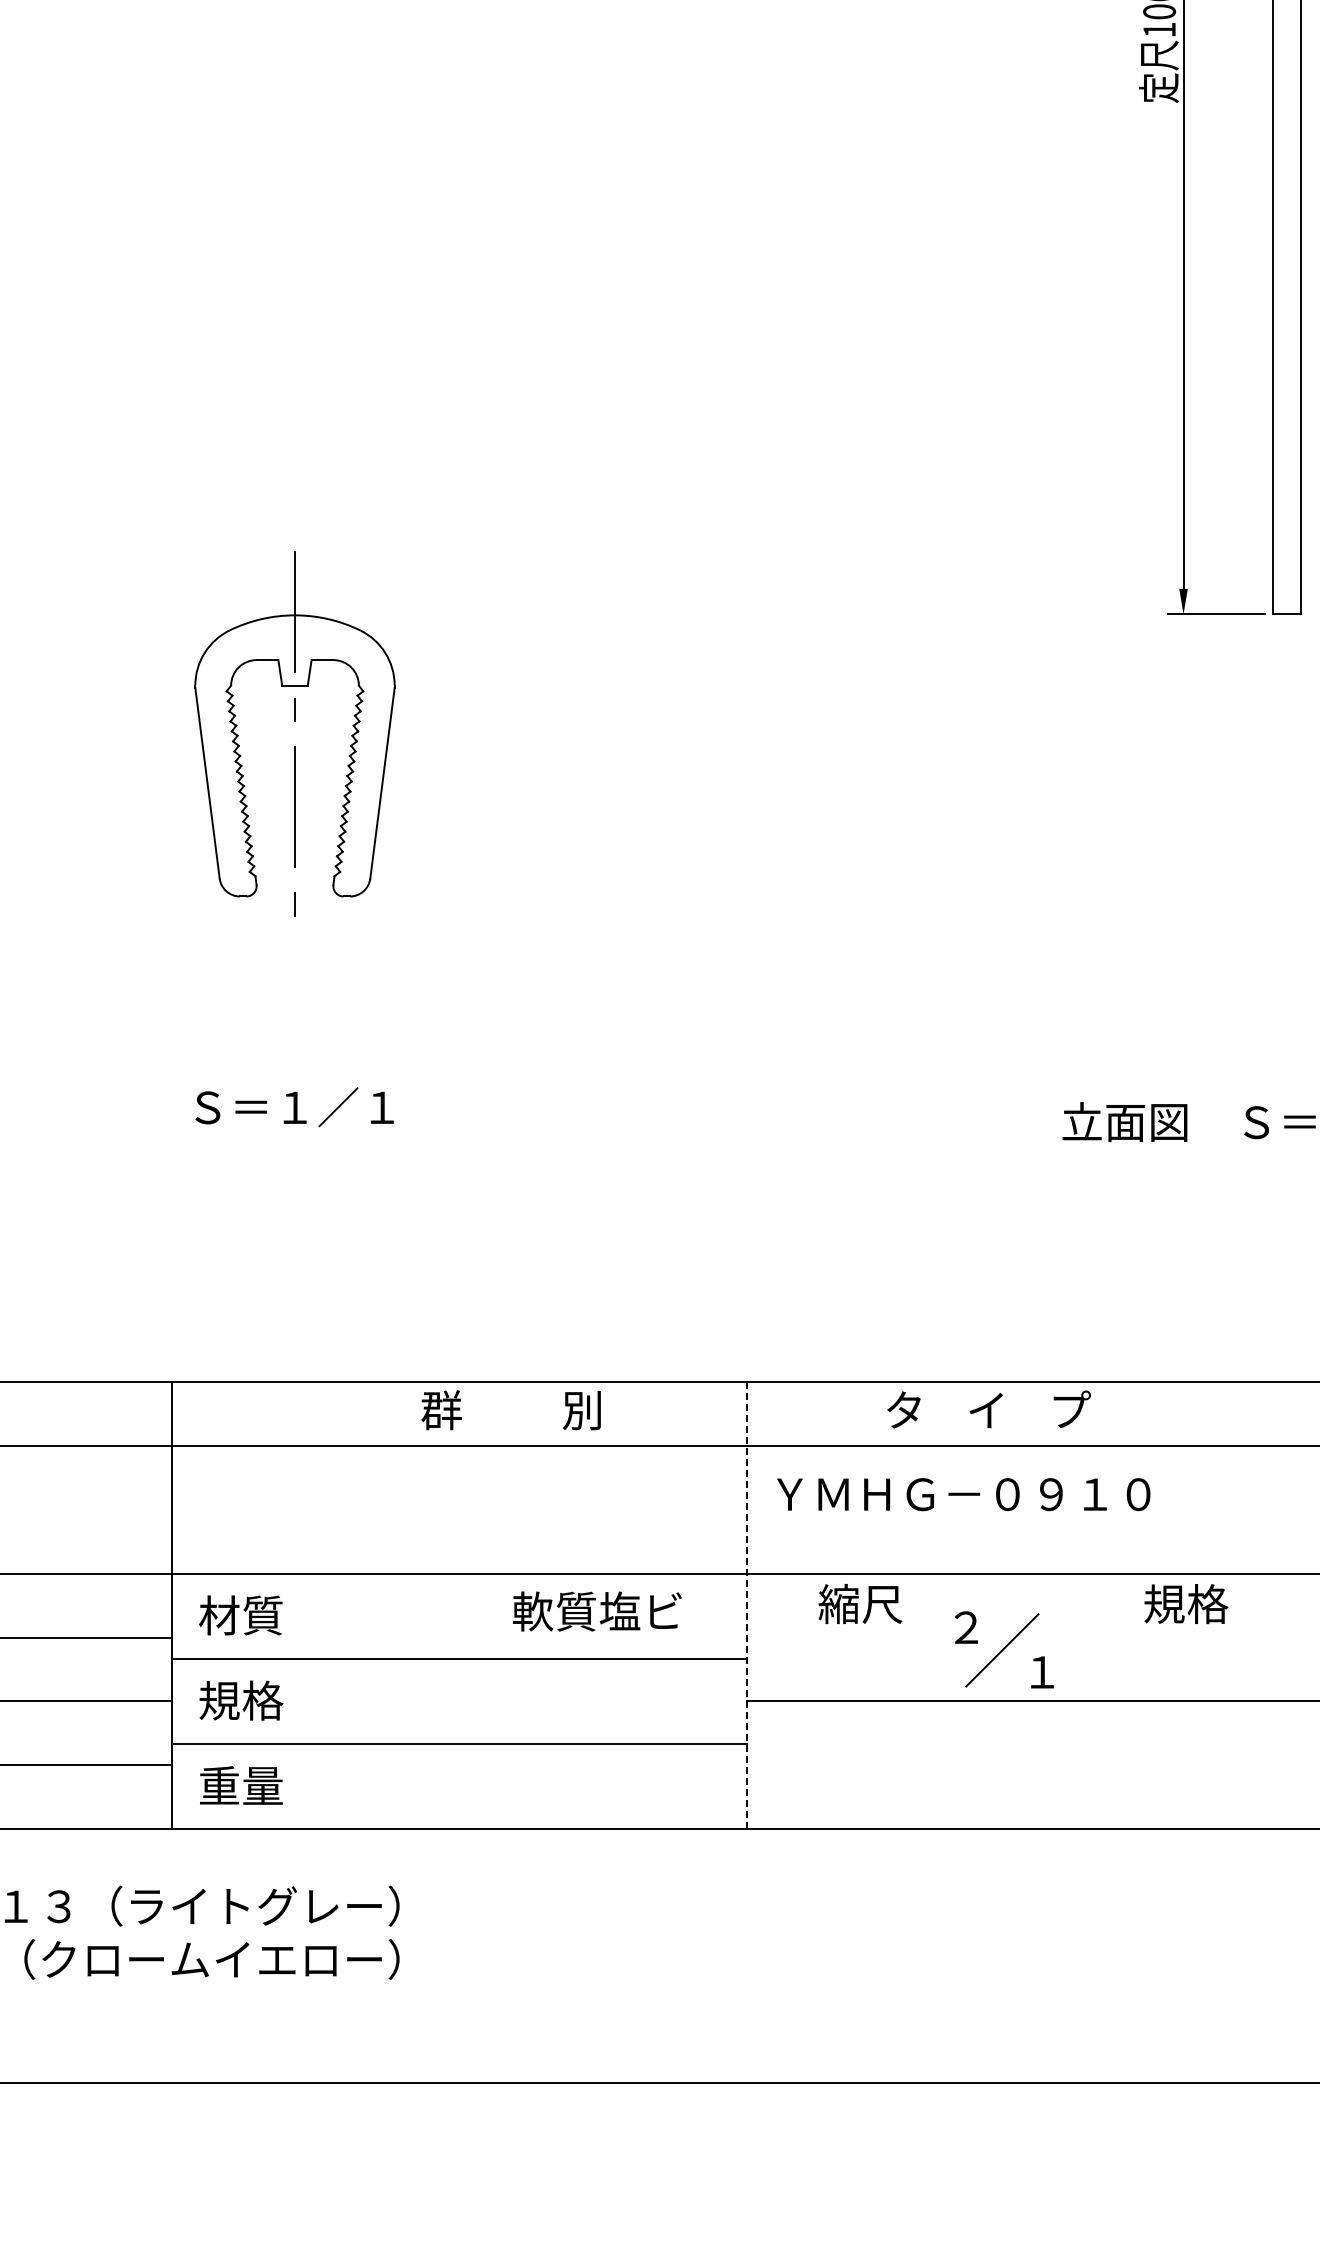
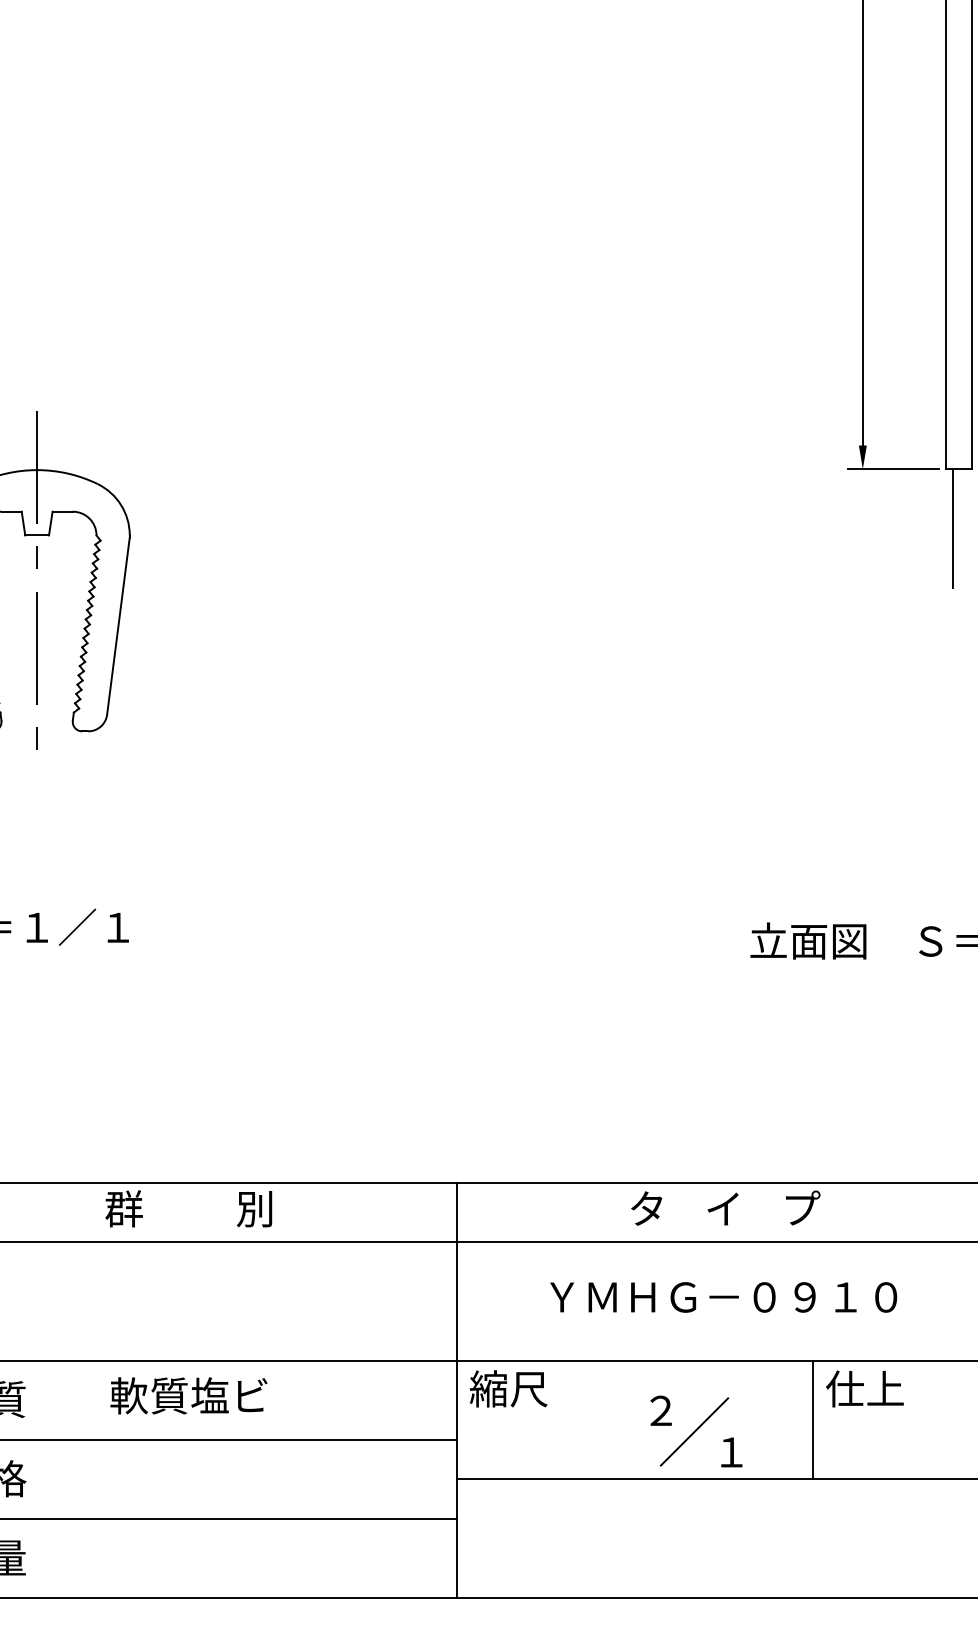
line: (1279, 678) -> (952, 528), added
text: (988, 1409) -> (725, 1208), moved
text: (510, 1410) -> (188, 1209), moved
text: (963, 1494) -> (723, 1297), moved
text: (860, 1603) -> (508, 1388), moved
text: (1186, 1604) -> (865, 1389), 規格 -> 仕上
line: (746, 1605) -> (456, 1390), dashed -> solid
text: (597, 1611) -> (189, 1395), moved
line: (1130, 1637) -> (813, 1420), added

